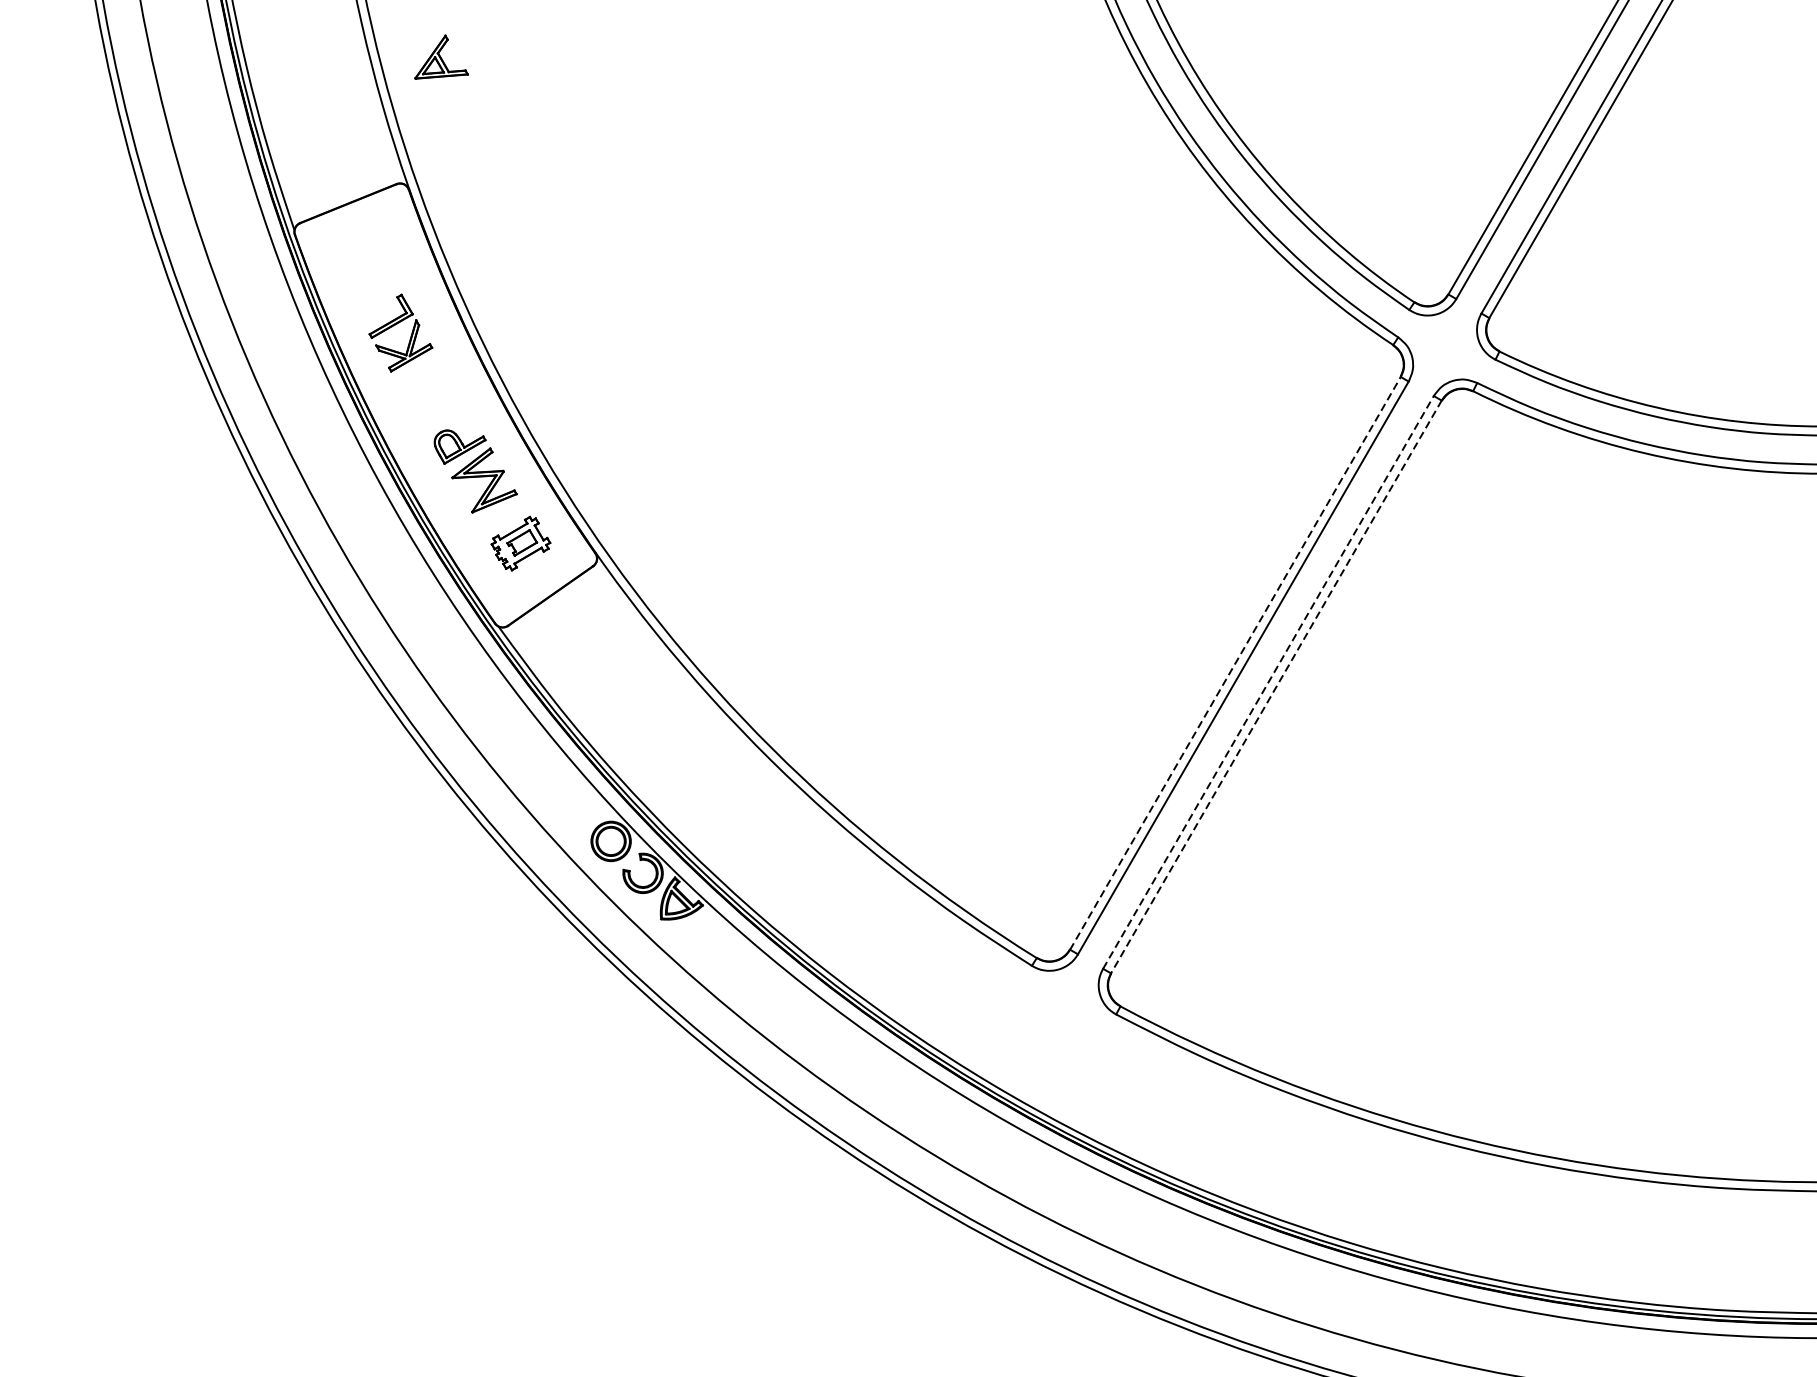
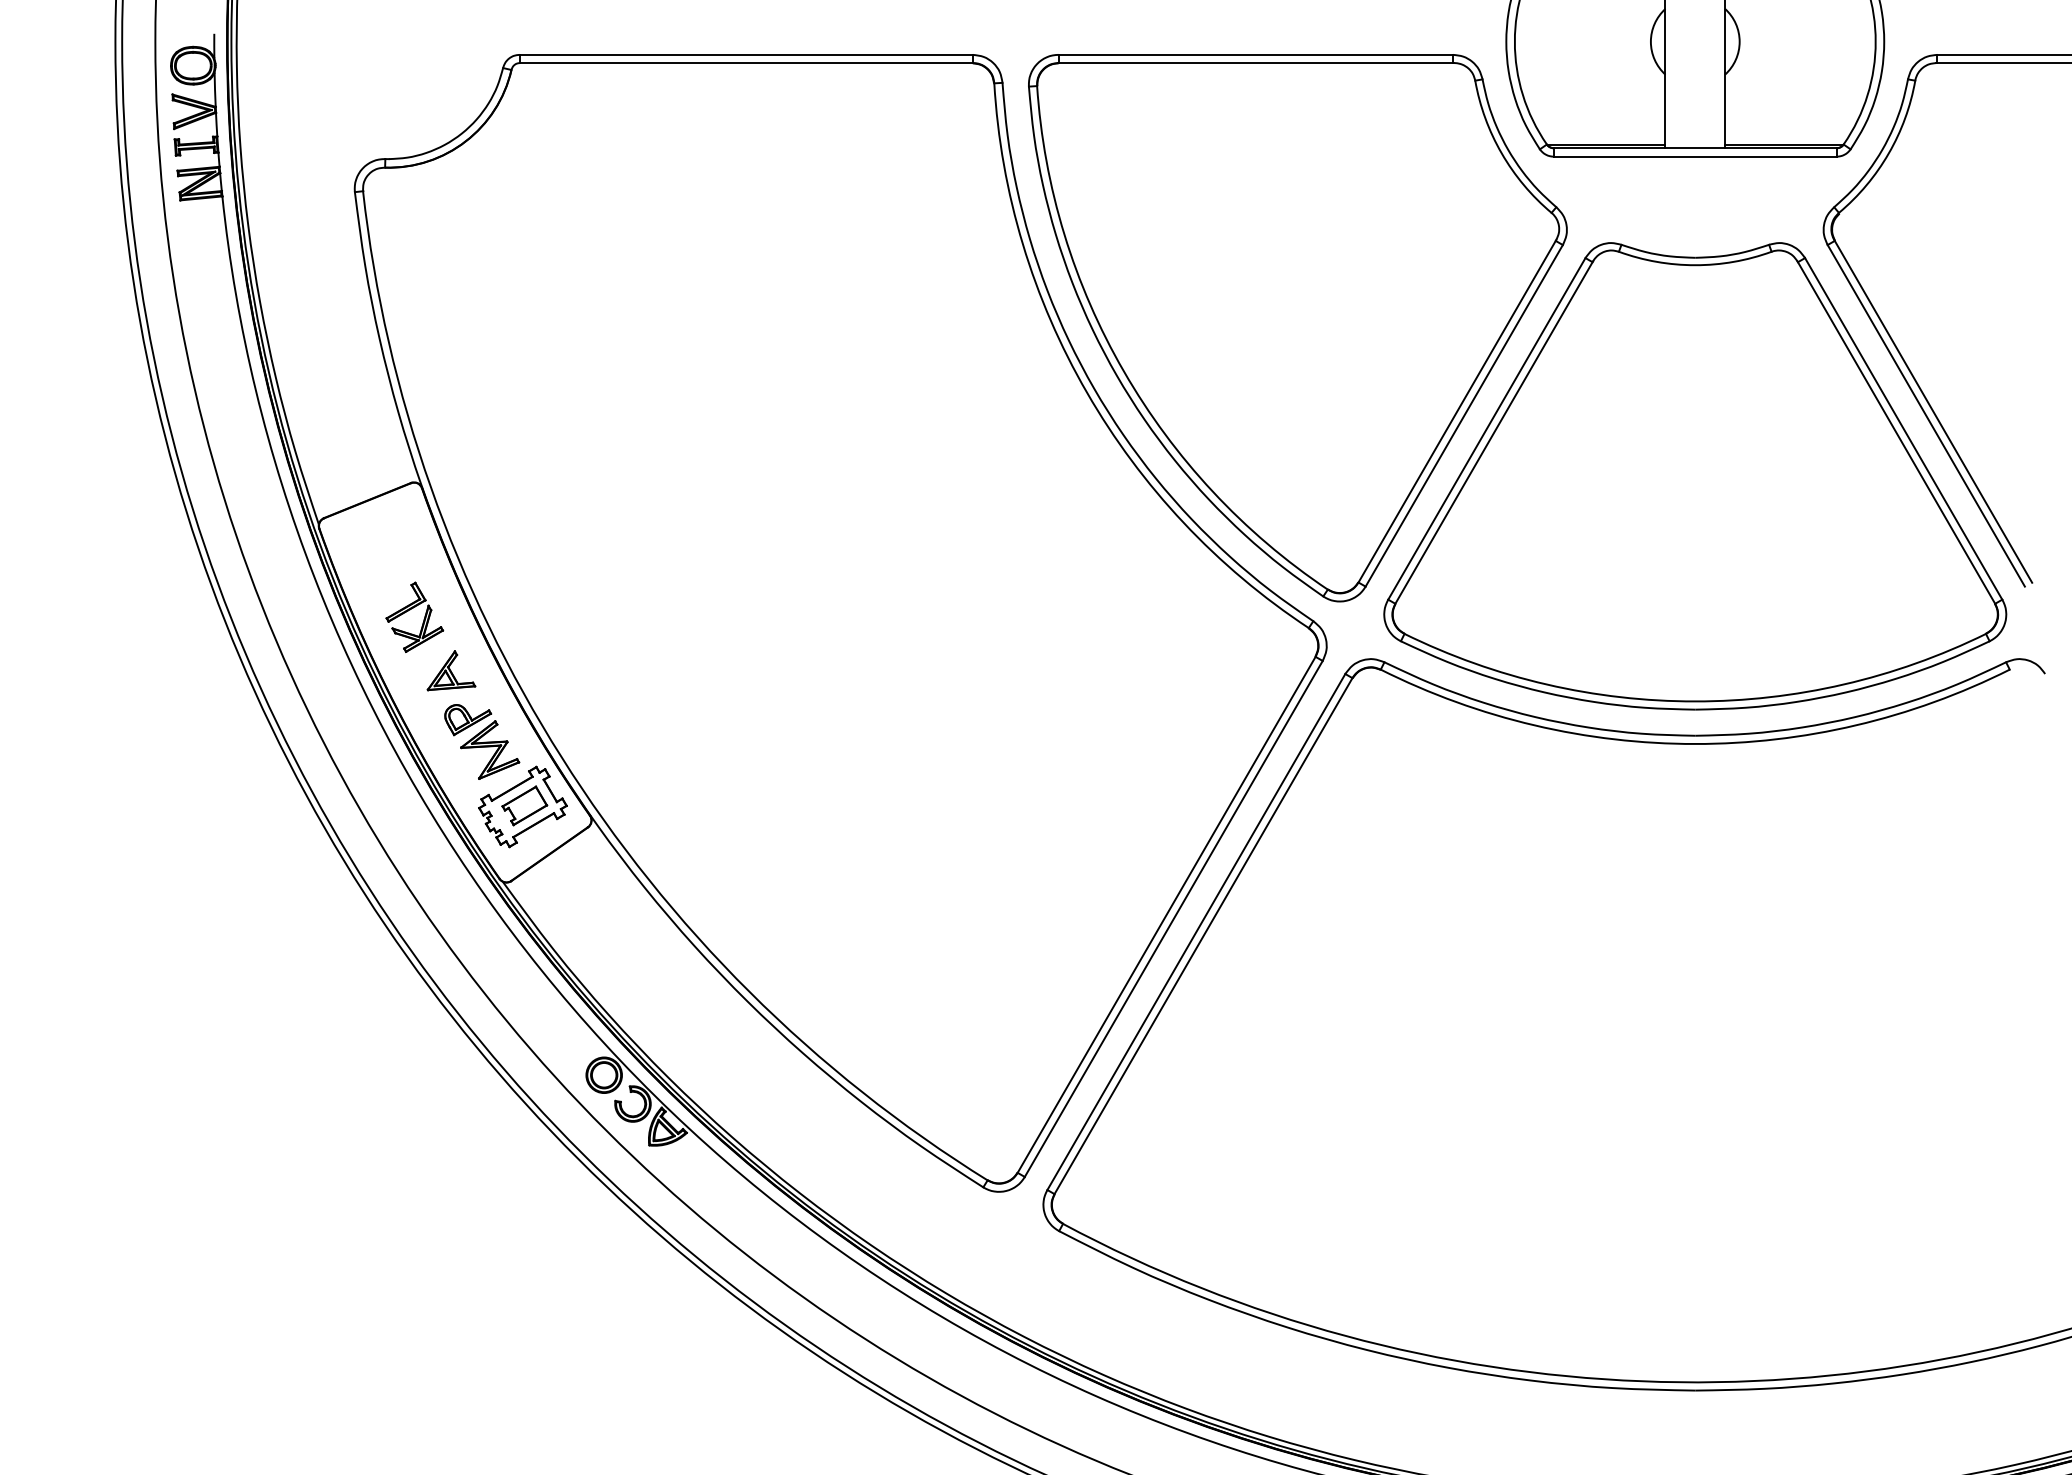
part: (441, 56) -> (451, 670), moved
part: (520, 543) -> (522, 806), size x1.67
line: (1235, 662) -> (1166, 914), dashed -> solid
line: (1268, 682) -> (1196, 932), dashed -> solid
line: (1276, 687) -> (1203, 936), dashed -> solid

